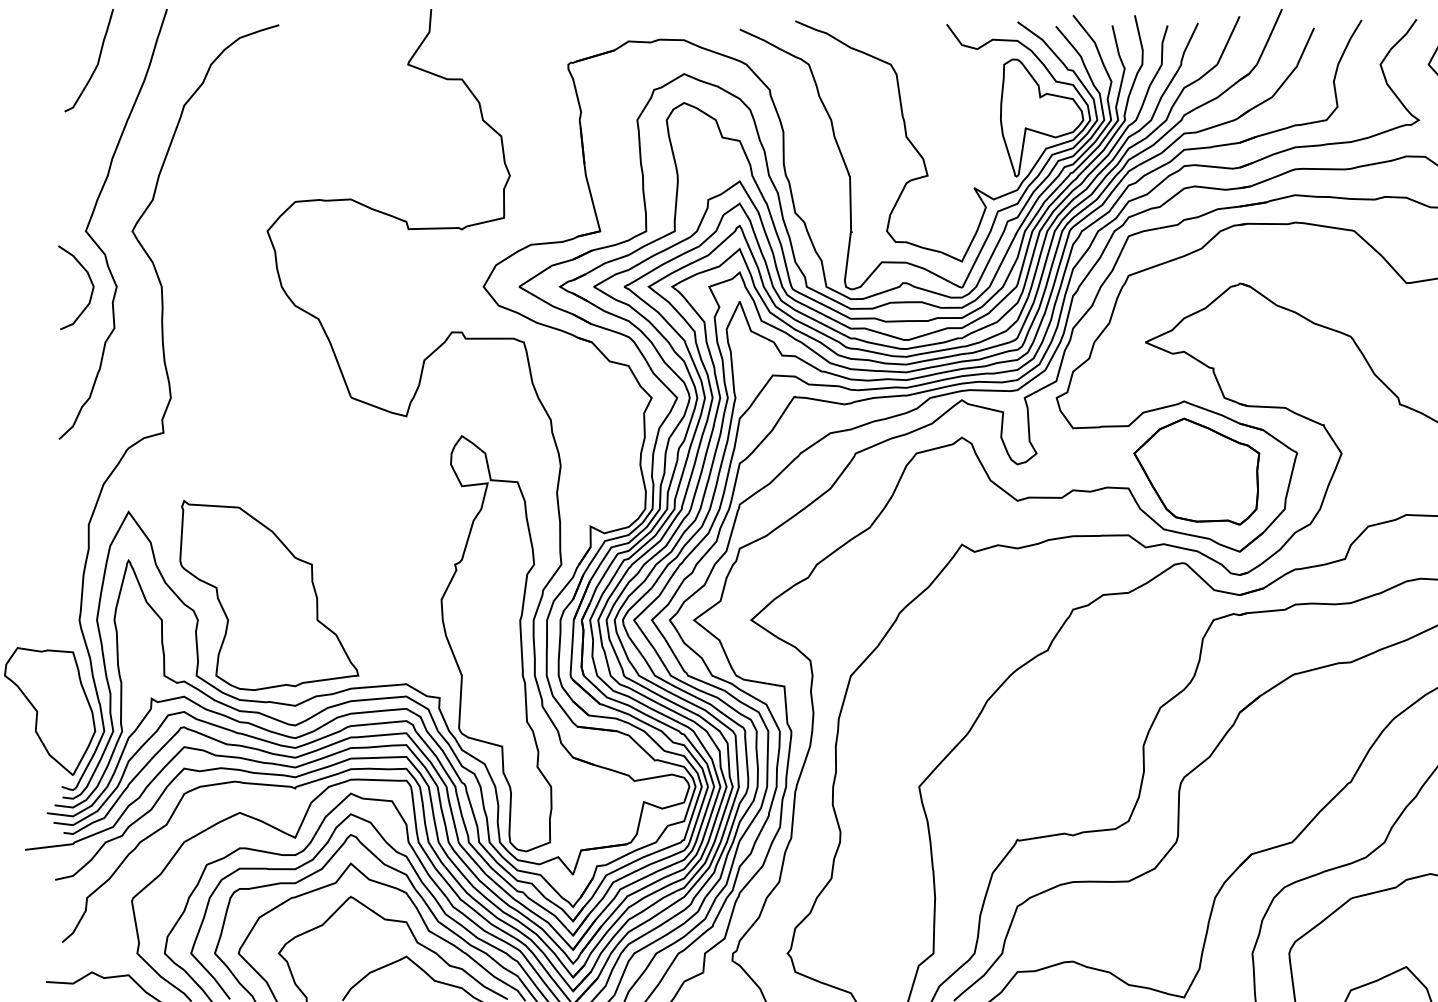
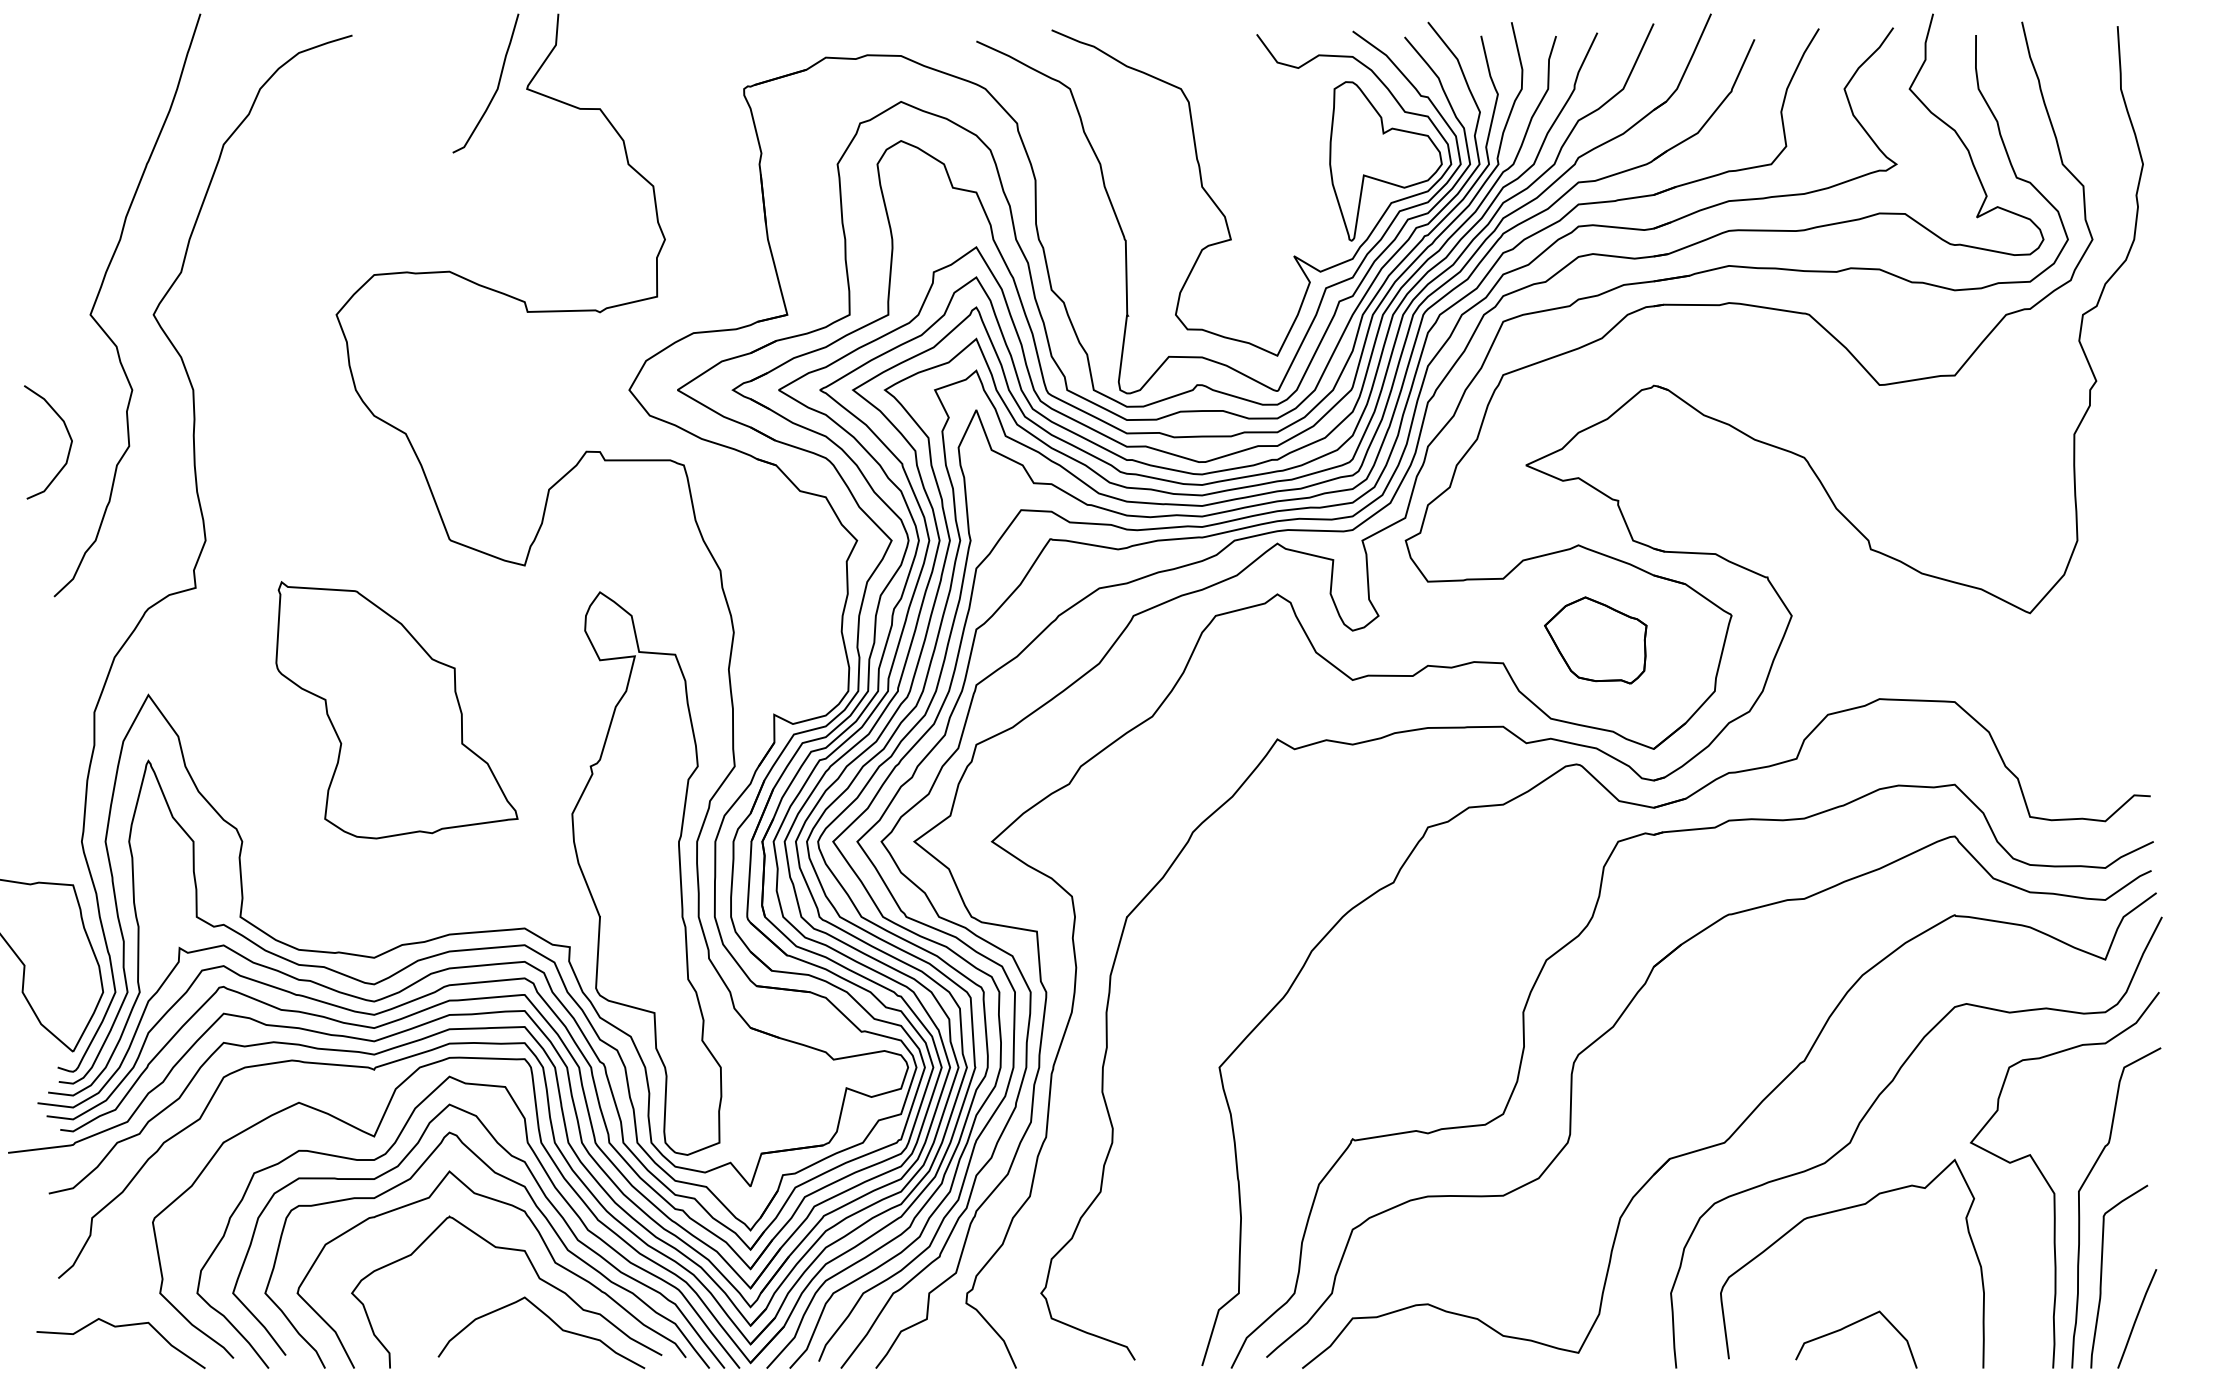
curve: (97, 61) -> (497, 84), moved
curve: (90, 281) -> (67, 433), moved
part: (1196, 471) -> (1595, 640), size x0.6
part: (268, 595) -> (396, 710), moved

